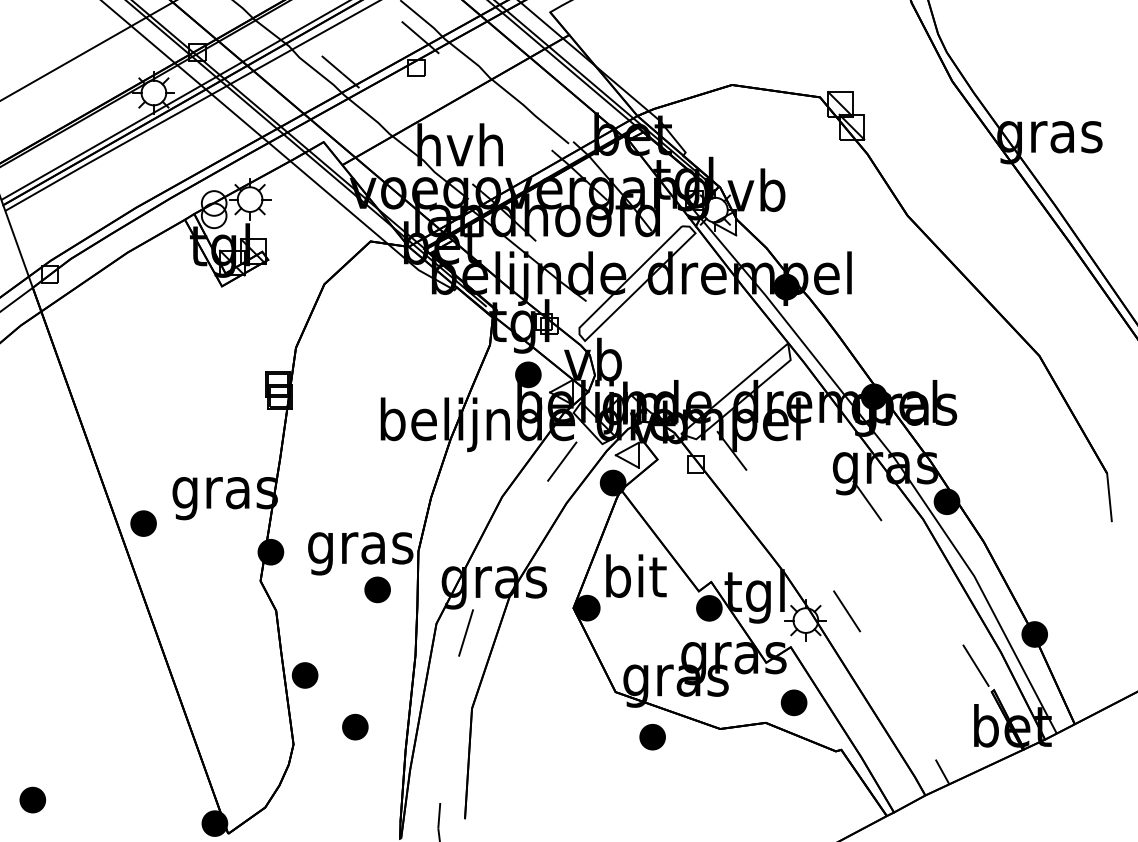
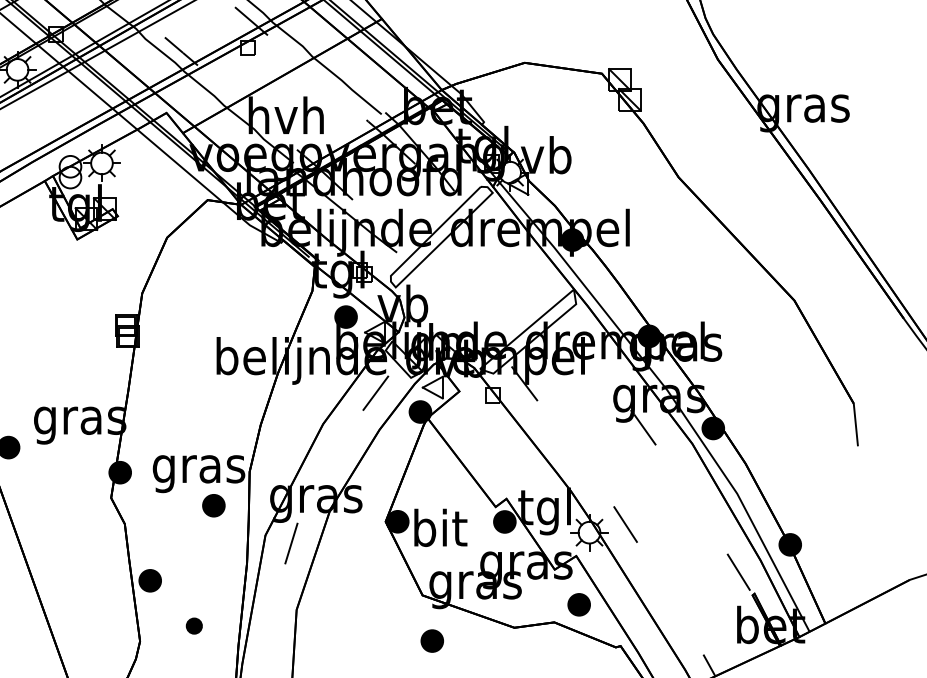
text: (636, 575) -> (440, 527), moved
part: (355, 726) -> (194, 625), size x0.7
part: (652, 737) -> (432, 641), moved

